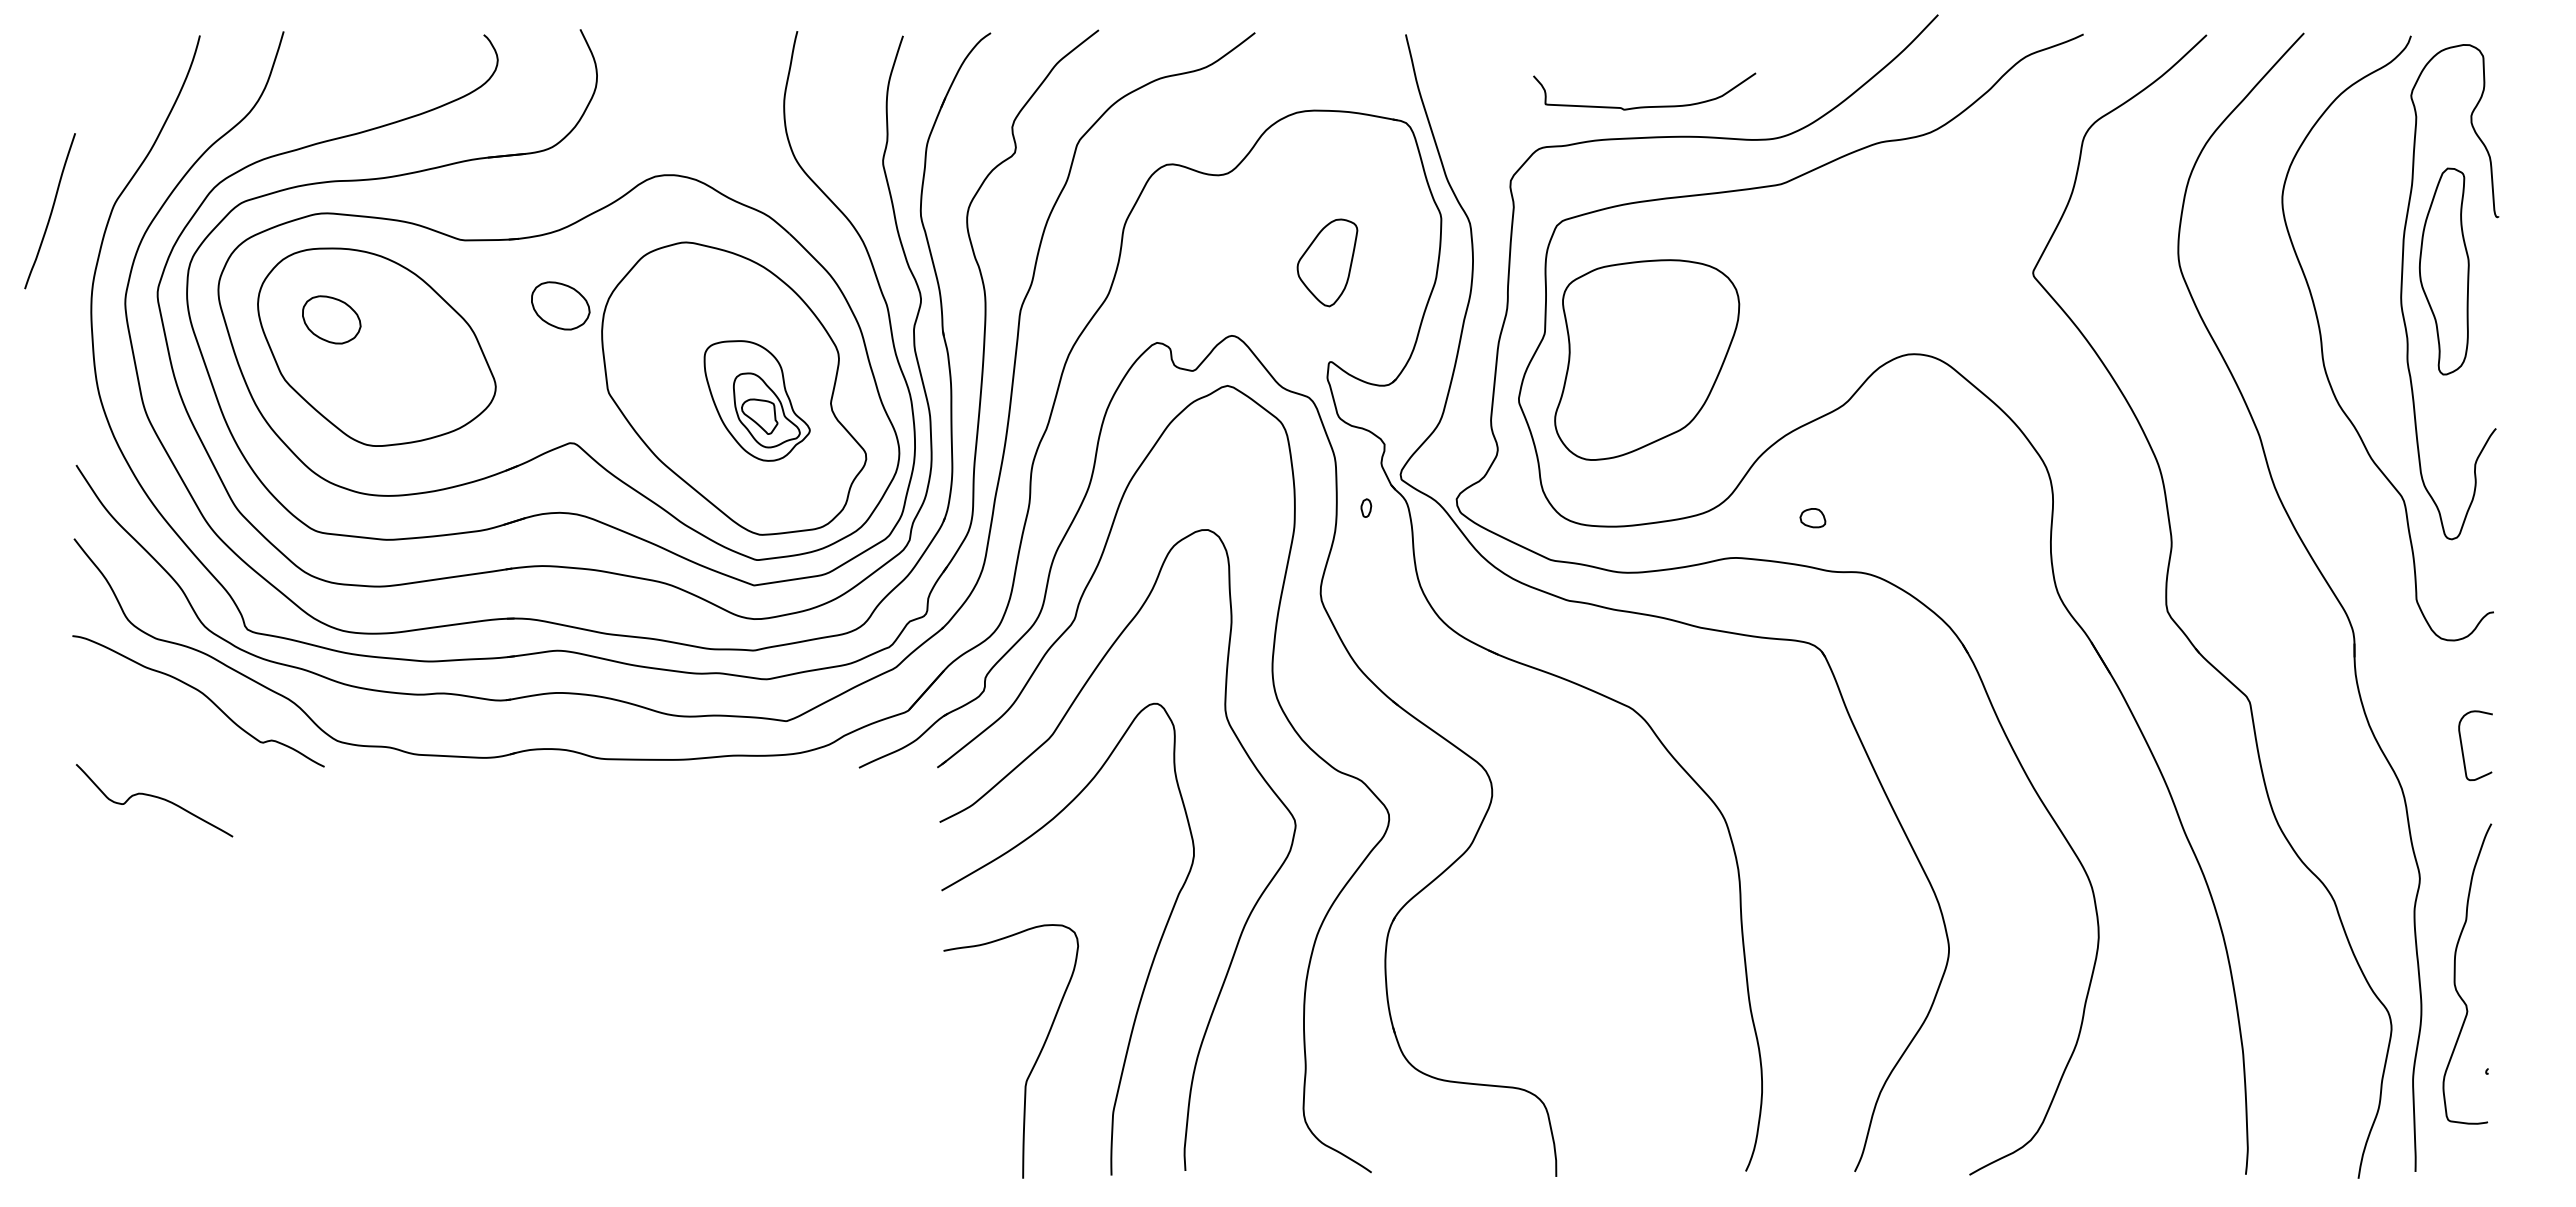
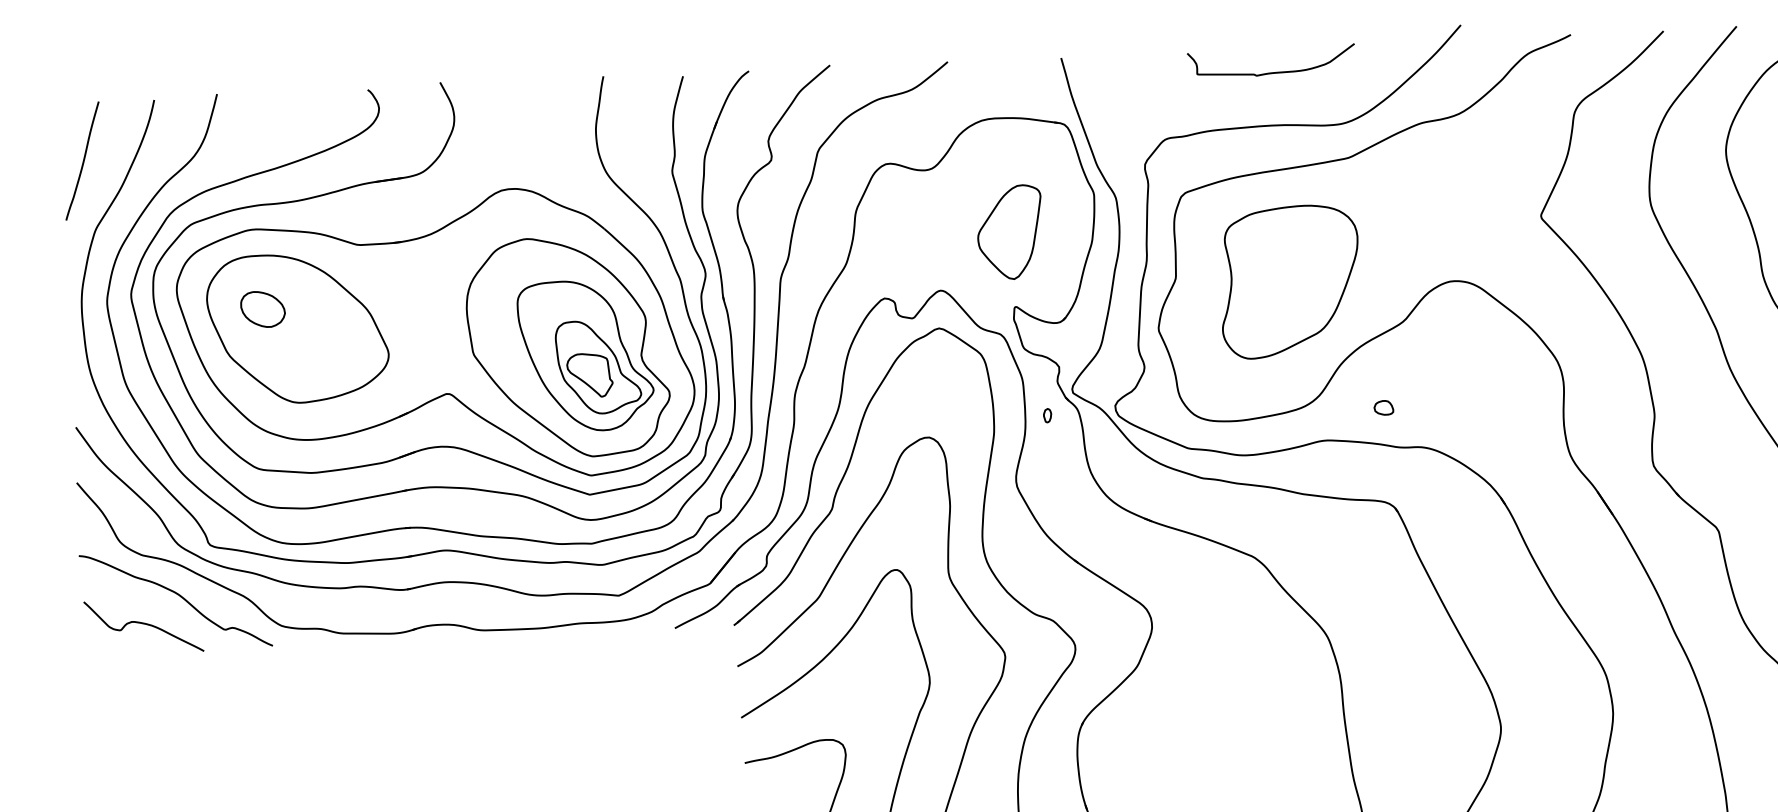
curve: (1644, 106) -> (1271, 72), moved
curve: (50, 211) -> (82, 161), moved
part: (1327, 262) -> (1010, 232), size x1.43
part: (560, 305) -> (434, 290), removed
part: (1647, 359) -> (1290, 281), moved
part: (756, 400) -> (585, 355), size x1.67
curve: (154, 797) -> (143, 624), moved

